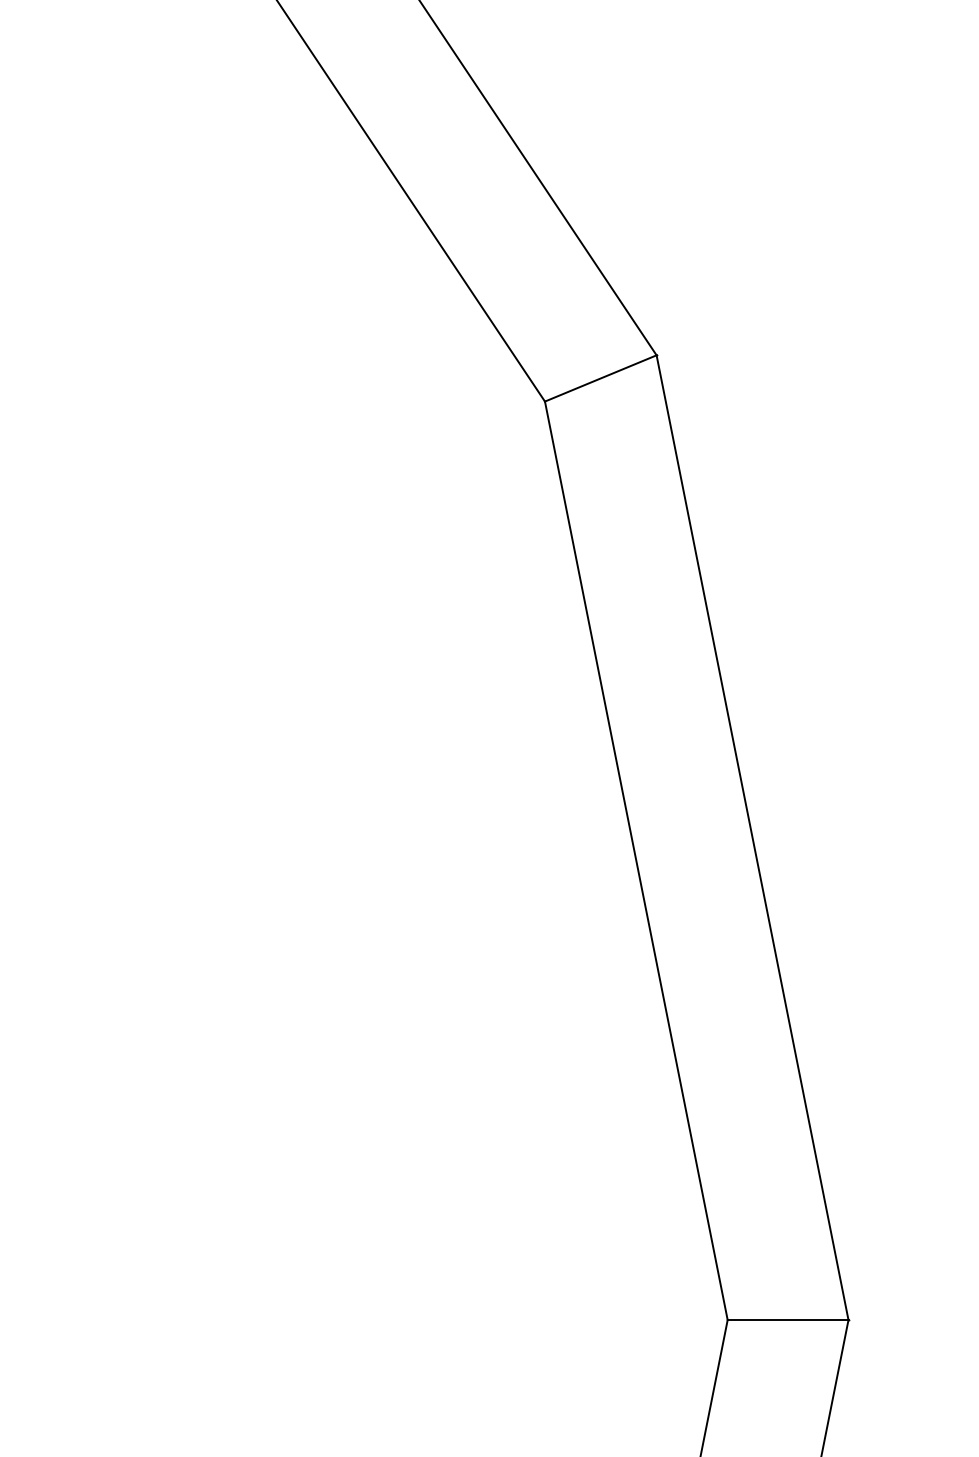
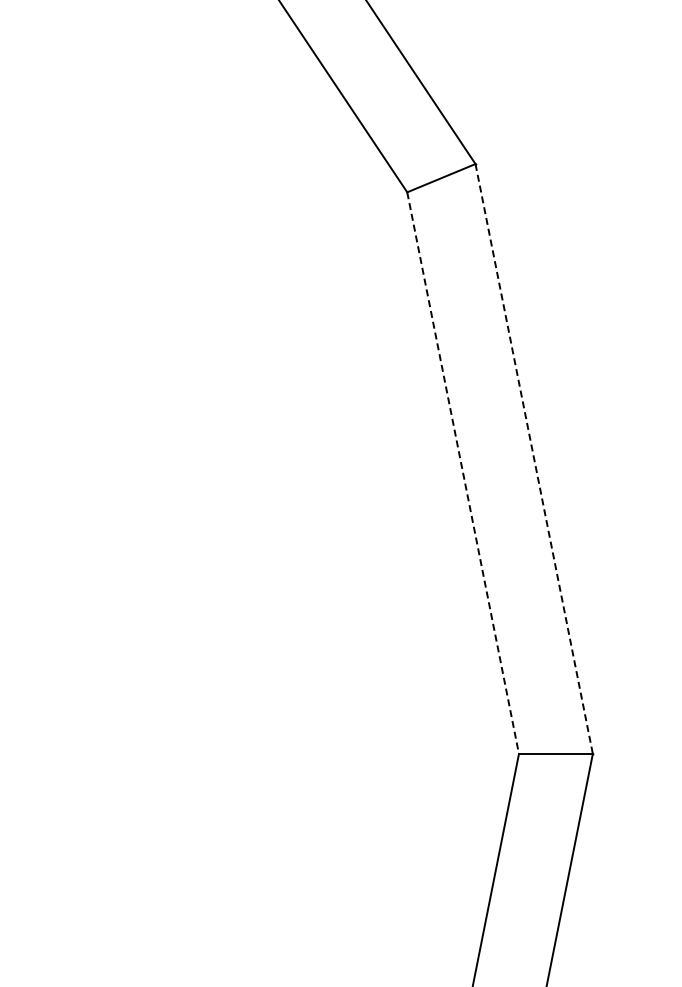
line: (753, 838) -> (534, 459), solid -> dashed
line: (636, 861) -> (463, 473), solid -> dashed

